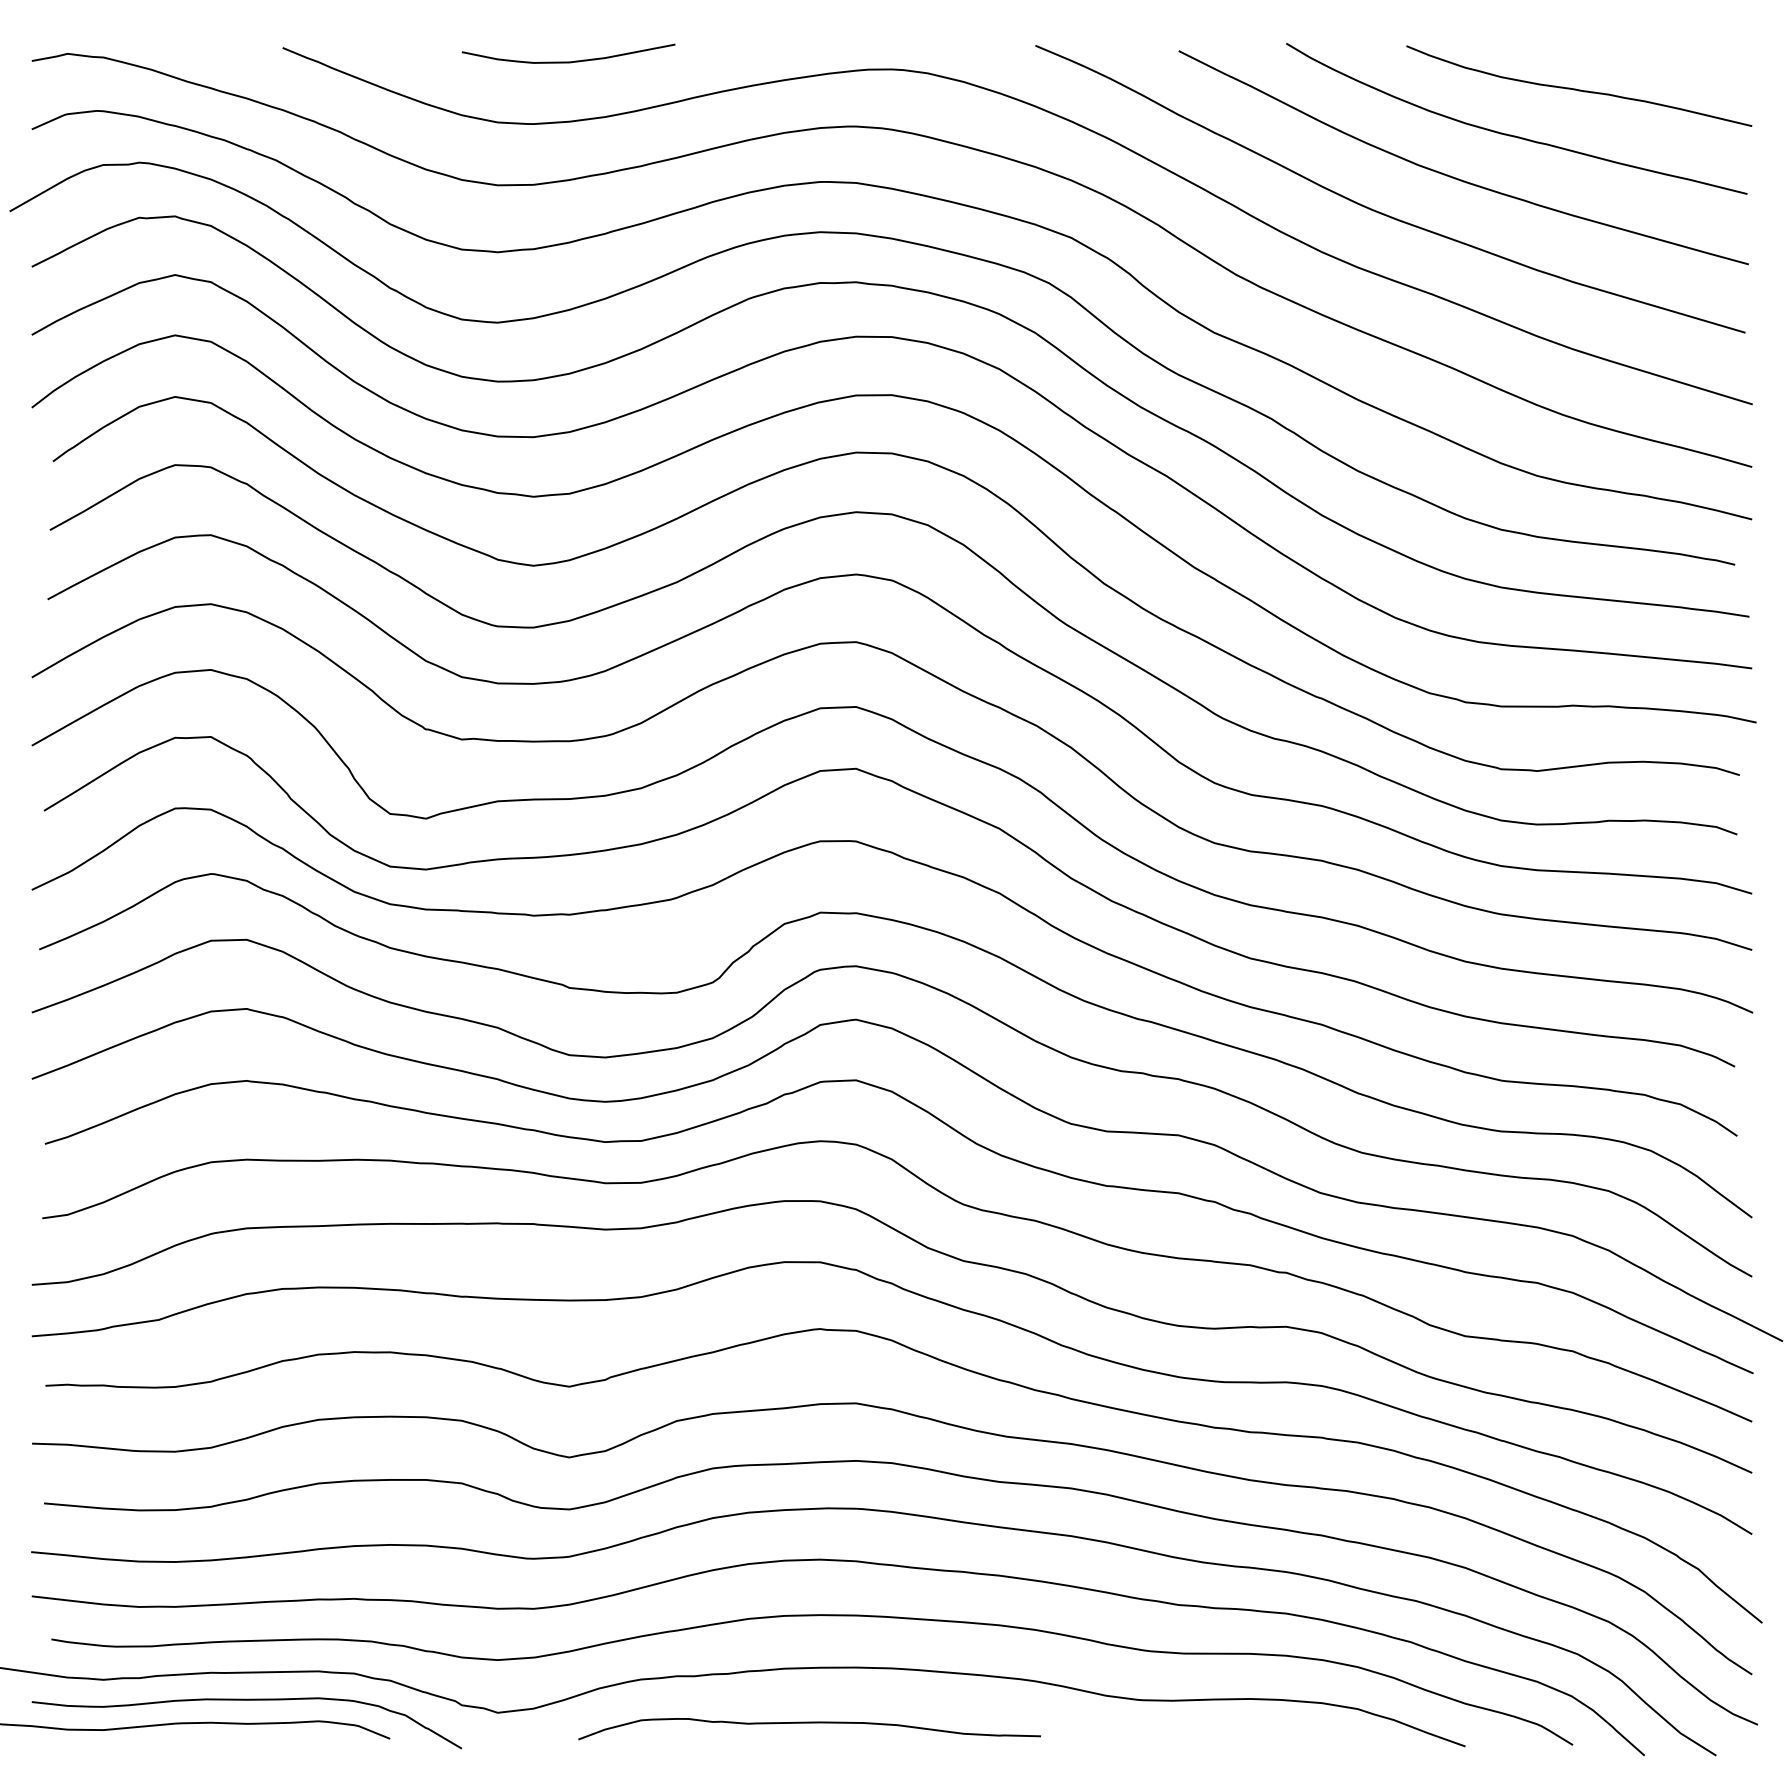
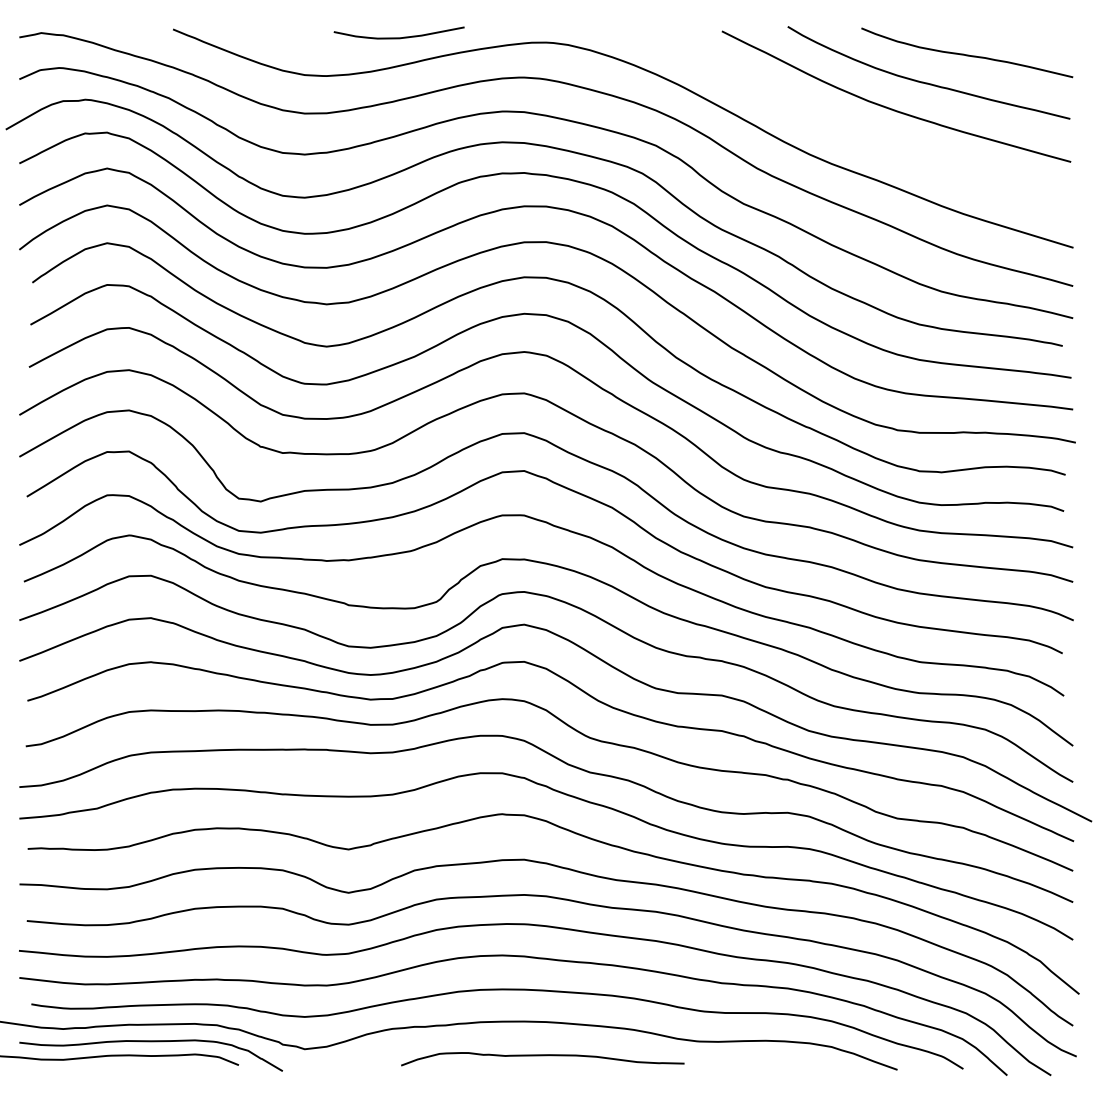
curve: (567, 61) -> (398, 37), moved
curve: (1380, 211) -> (845, 129), removed
curve: (809, 1724) -> (542, 1056), moved

